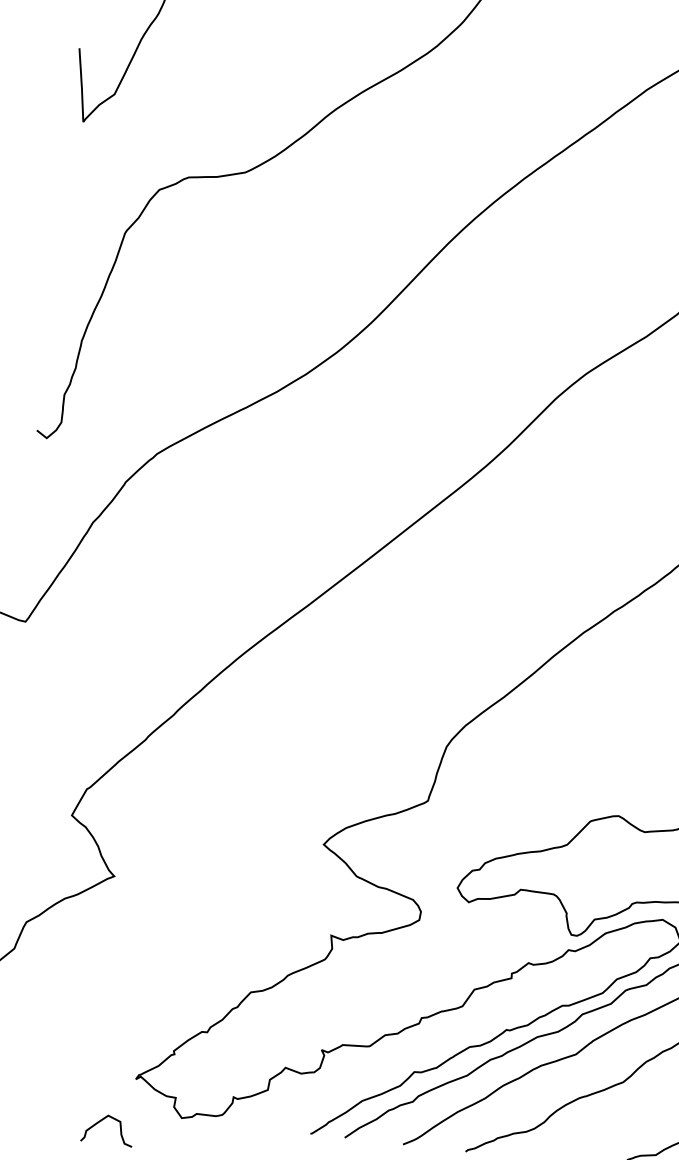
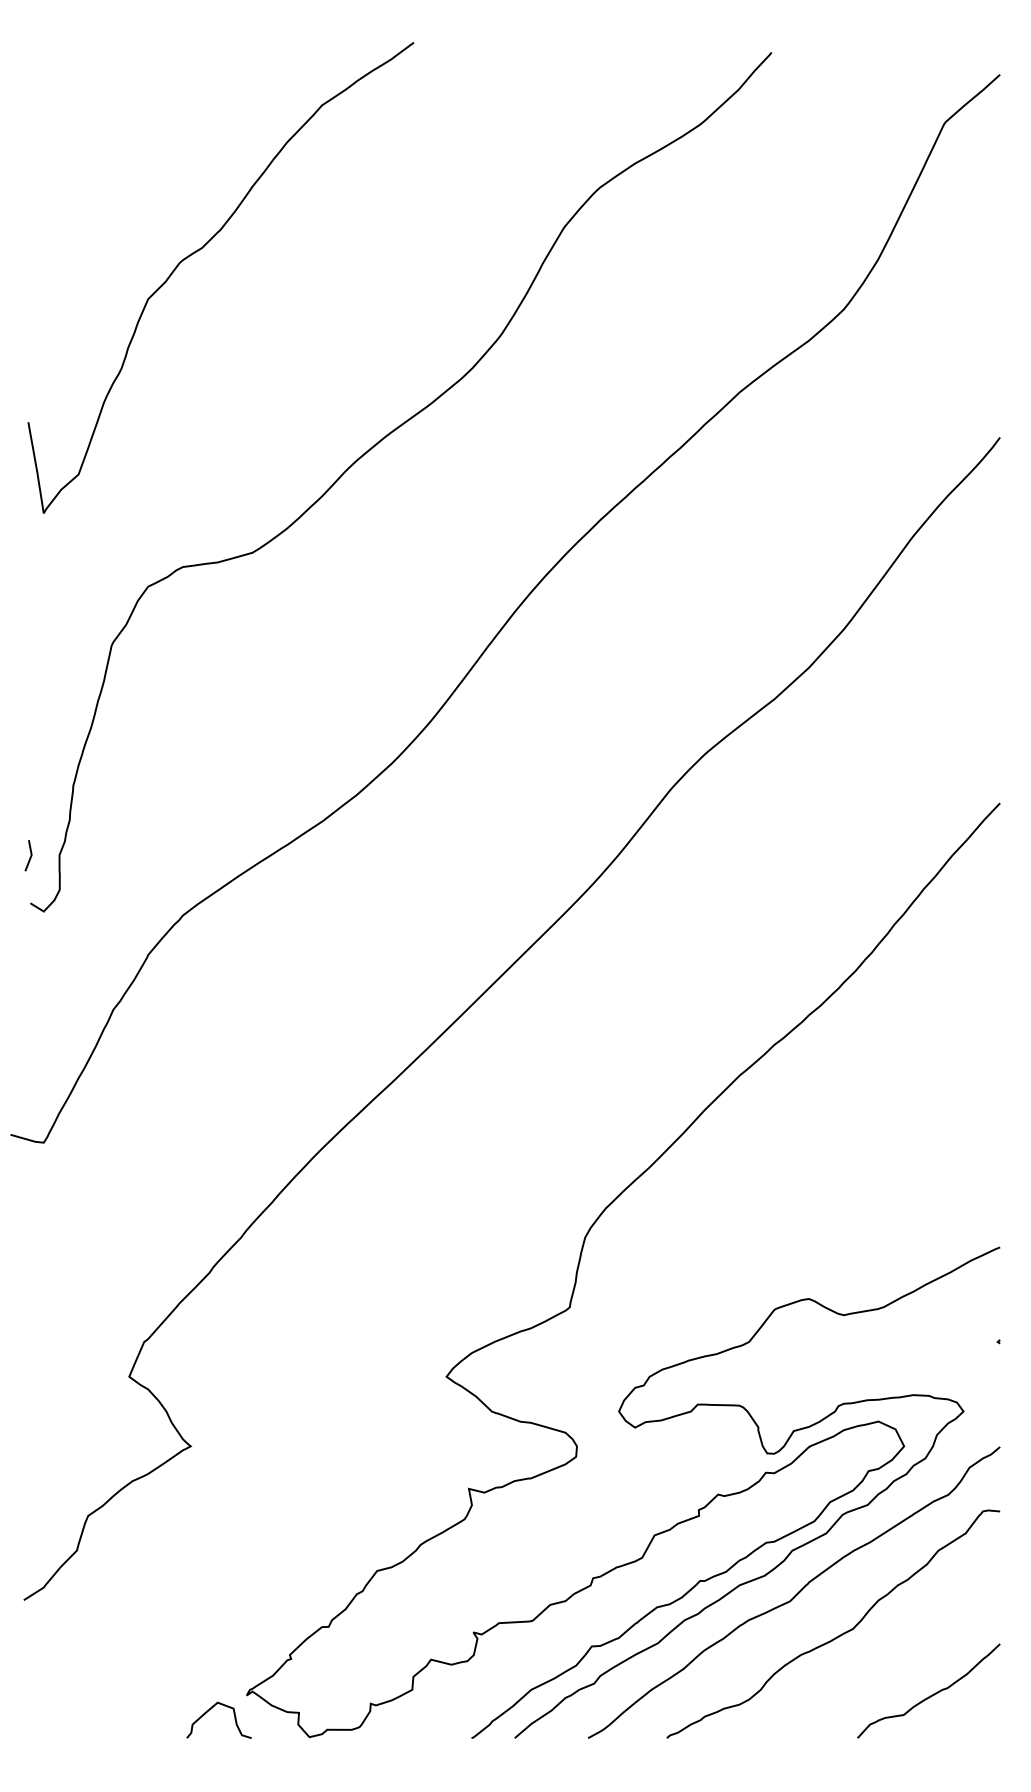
line: (41, 392) -> (30, 855), added
curve: (102, 1120) -> (211, 1709), moved

